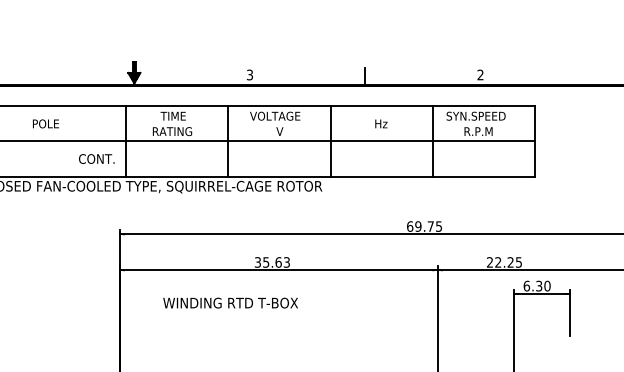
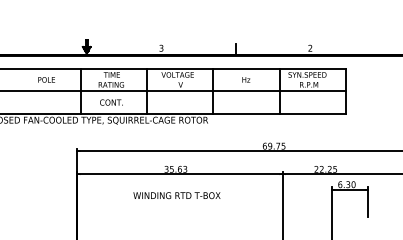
text: (45, 123) -> (46, 79), moved
text: (96, 158) -> (111, 102), moved
text: (229, 302) -> (176, 195), moved

